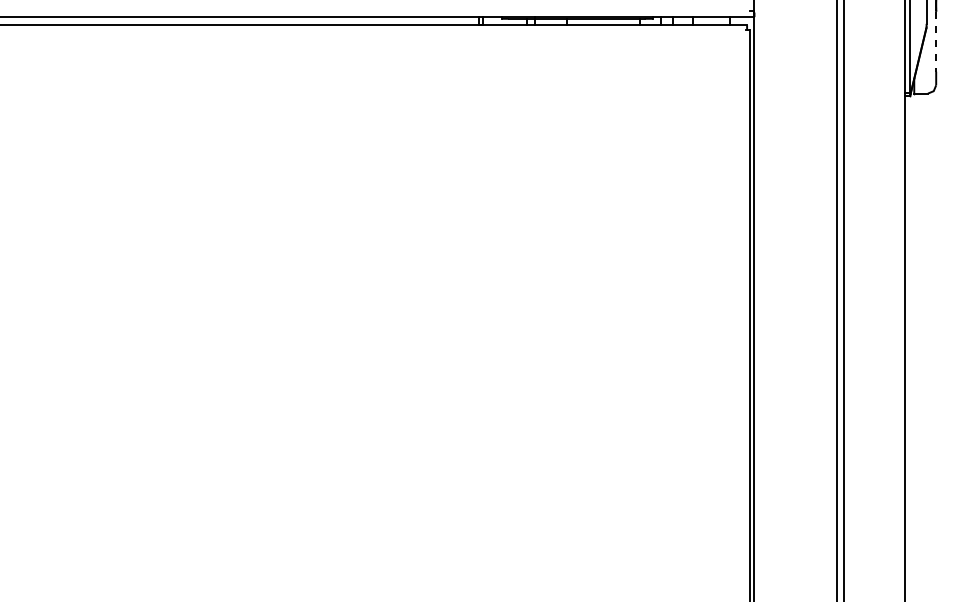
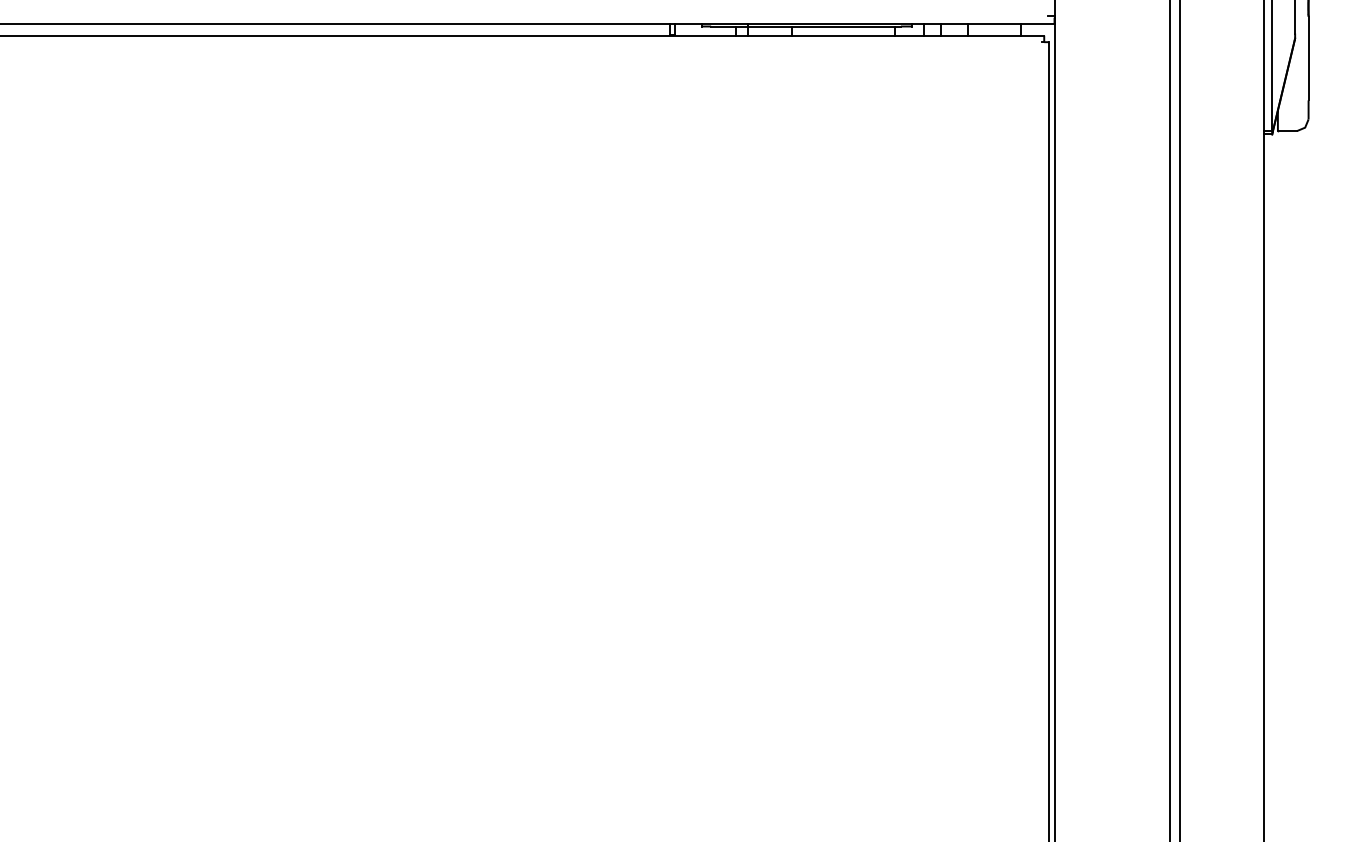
line: (936, 41) -> (1309, 58), dashed -> solid

